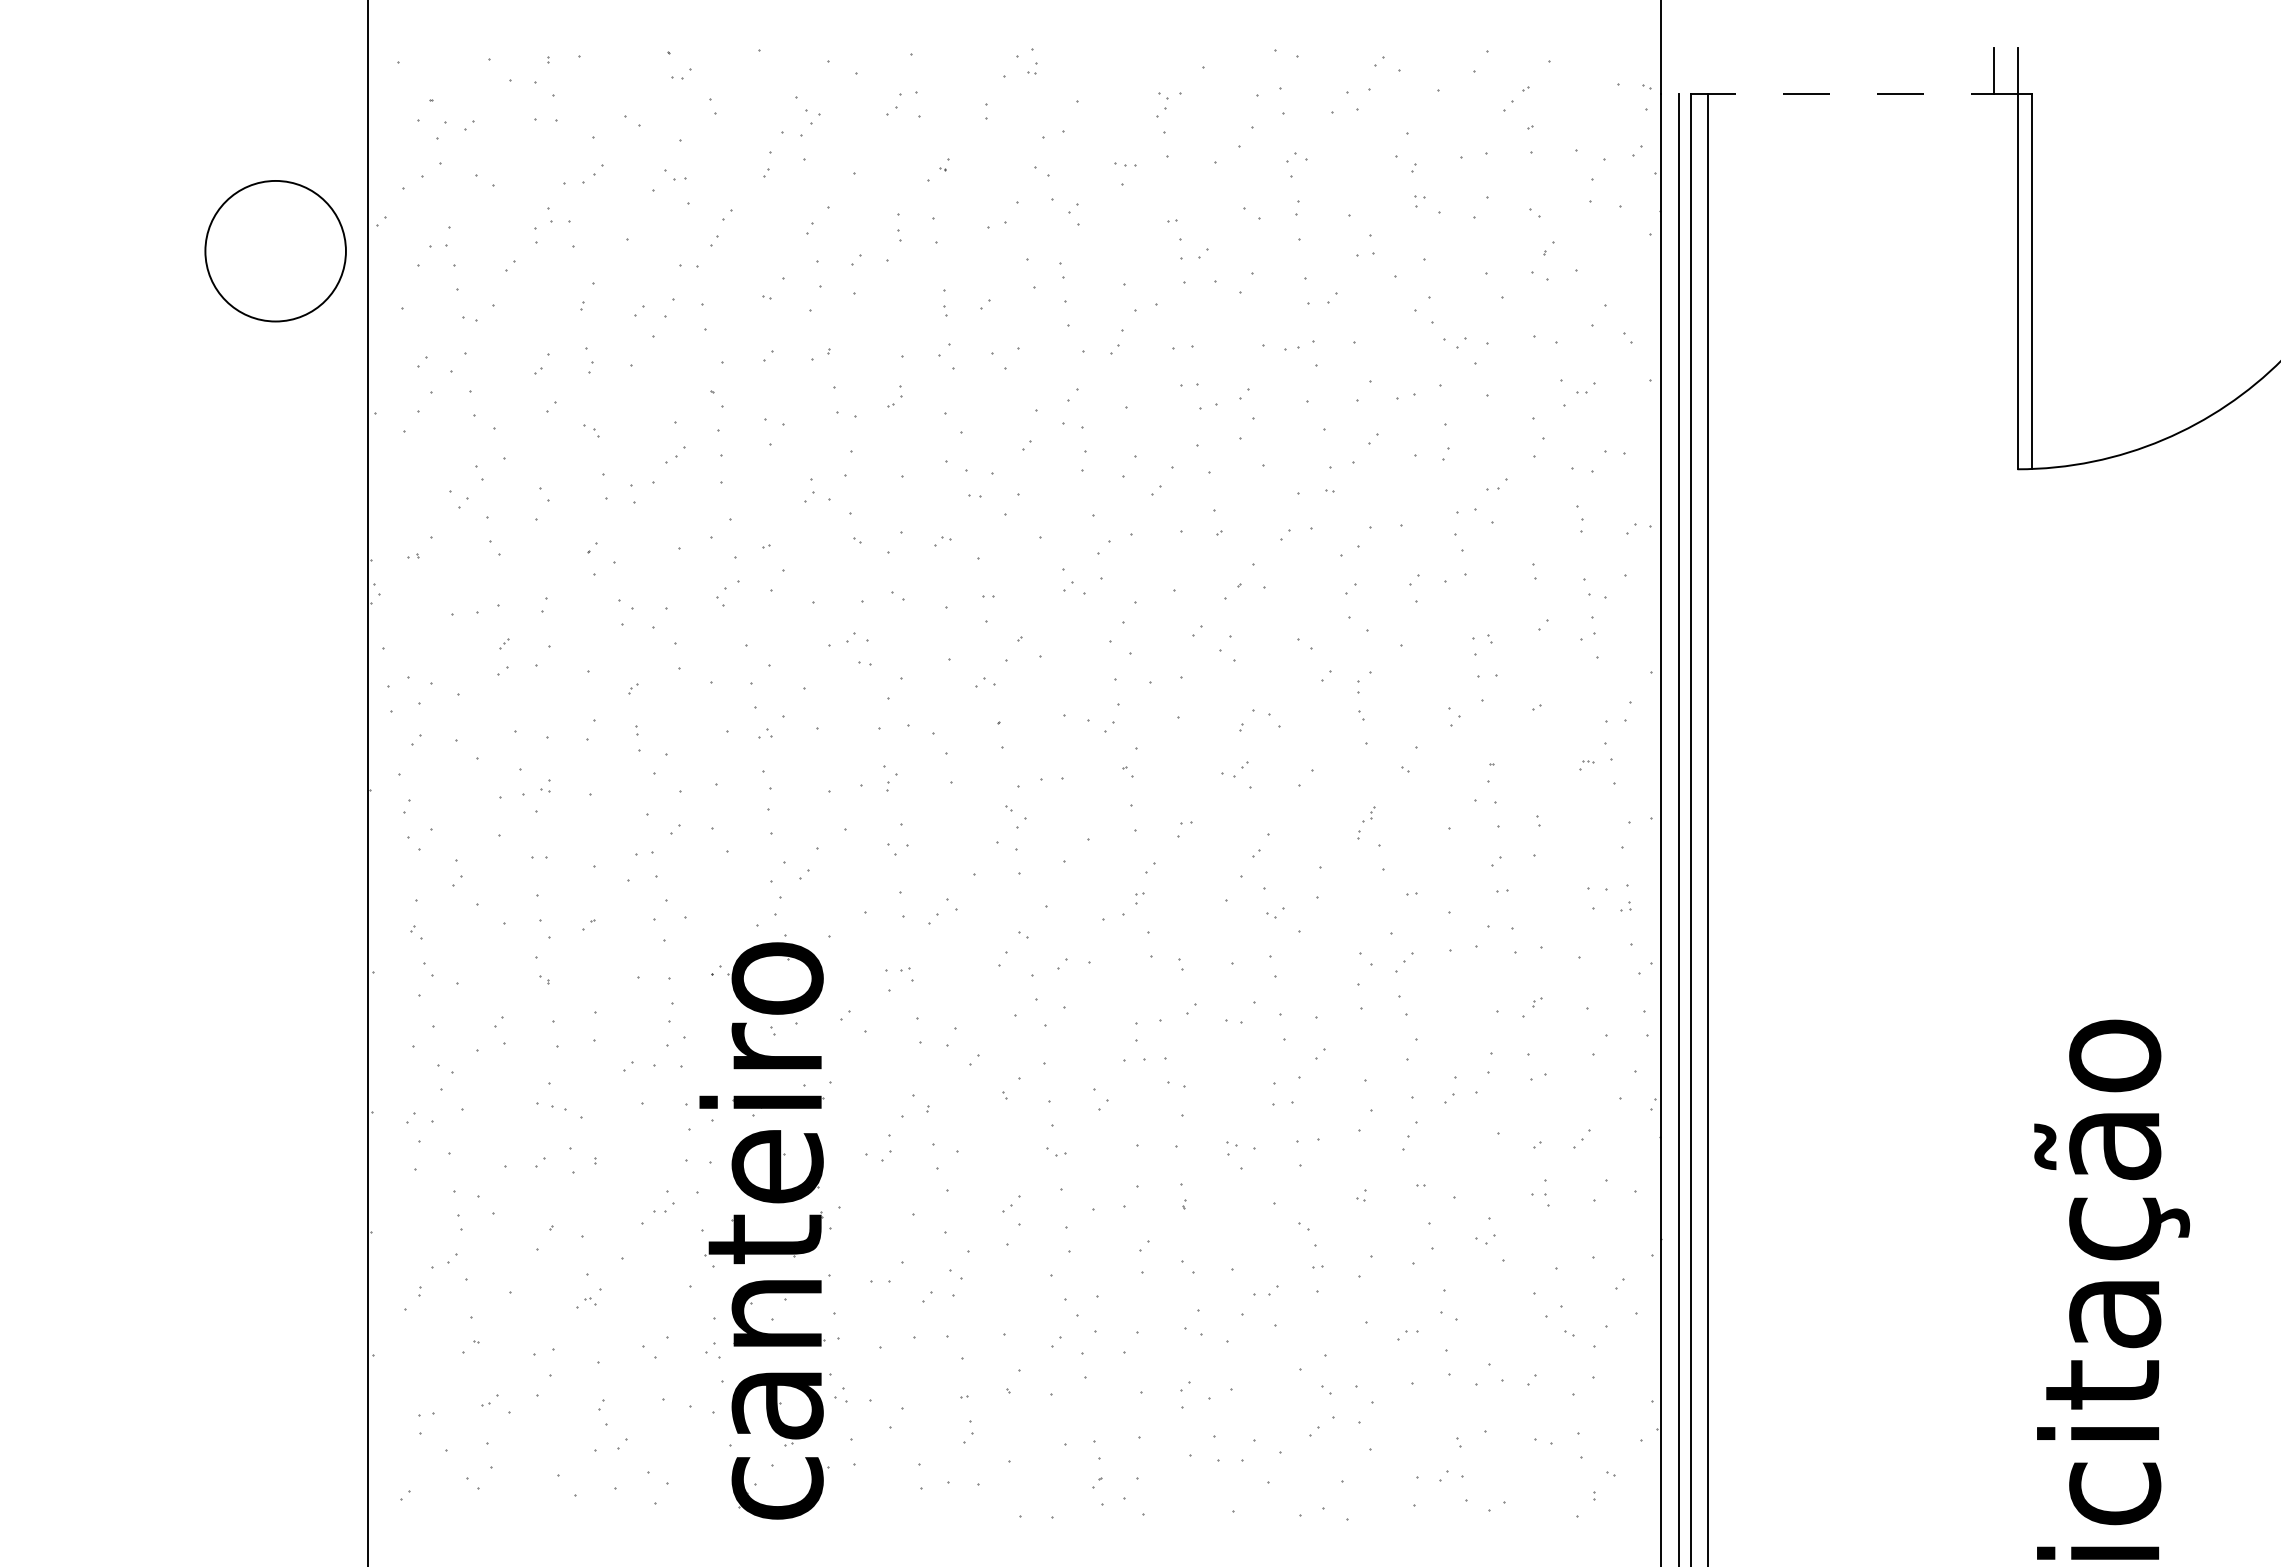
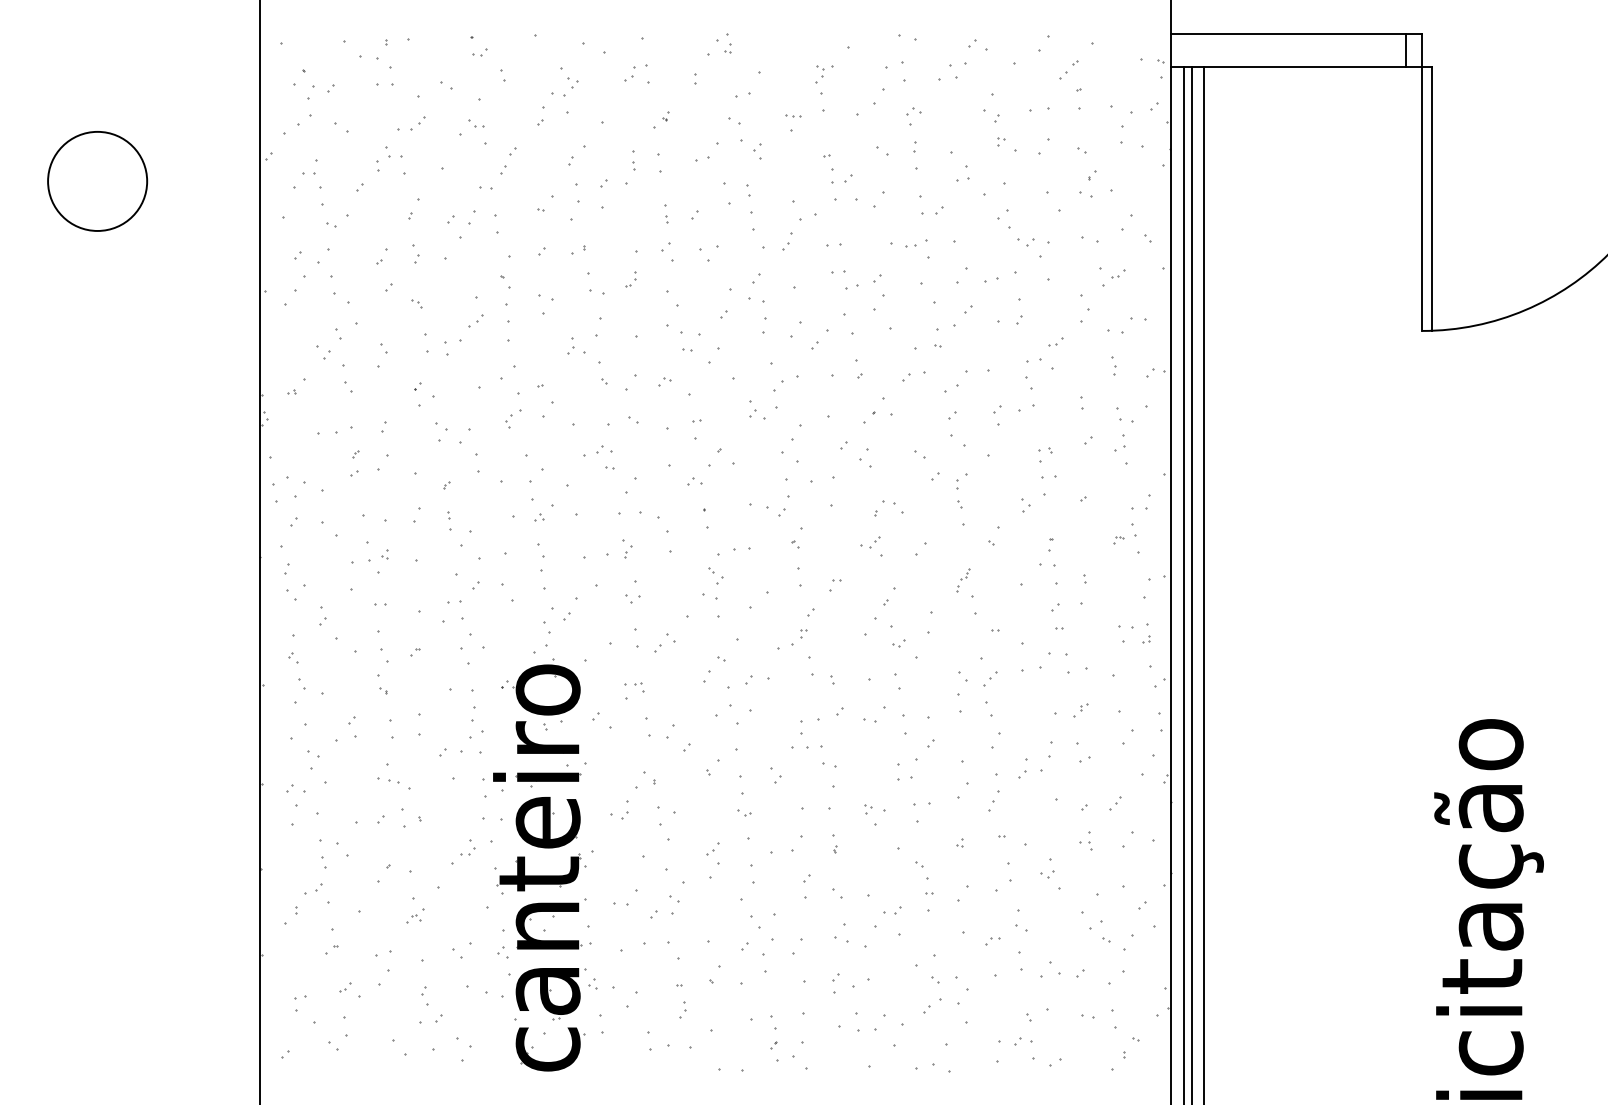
line: (1839, 47) -> (1296, 33), added
line: (1839, 94) -> (1296, 66), dashed -> solid
circle: (275, 251) -> (97, 181), moved

